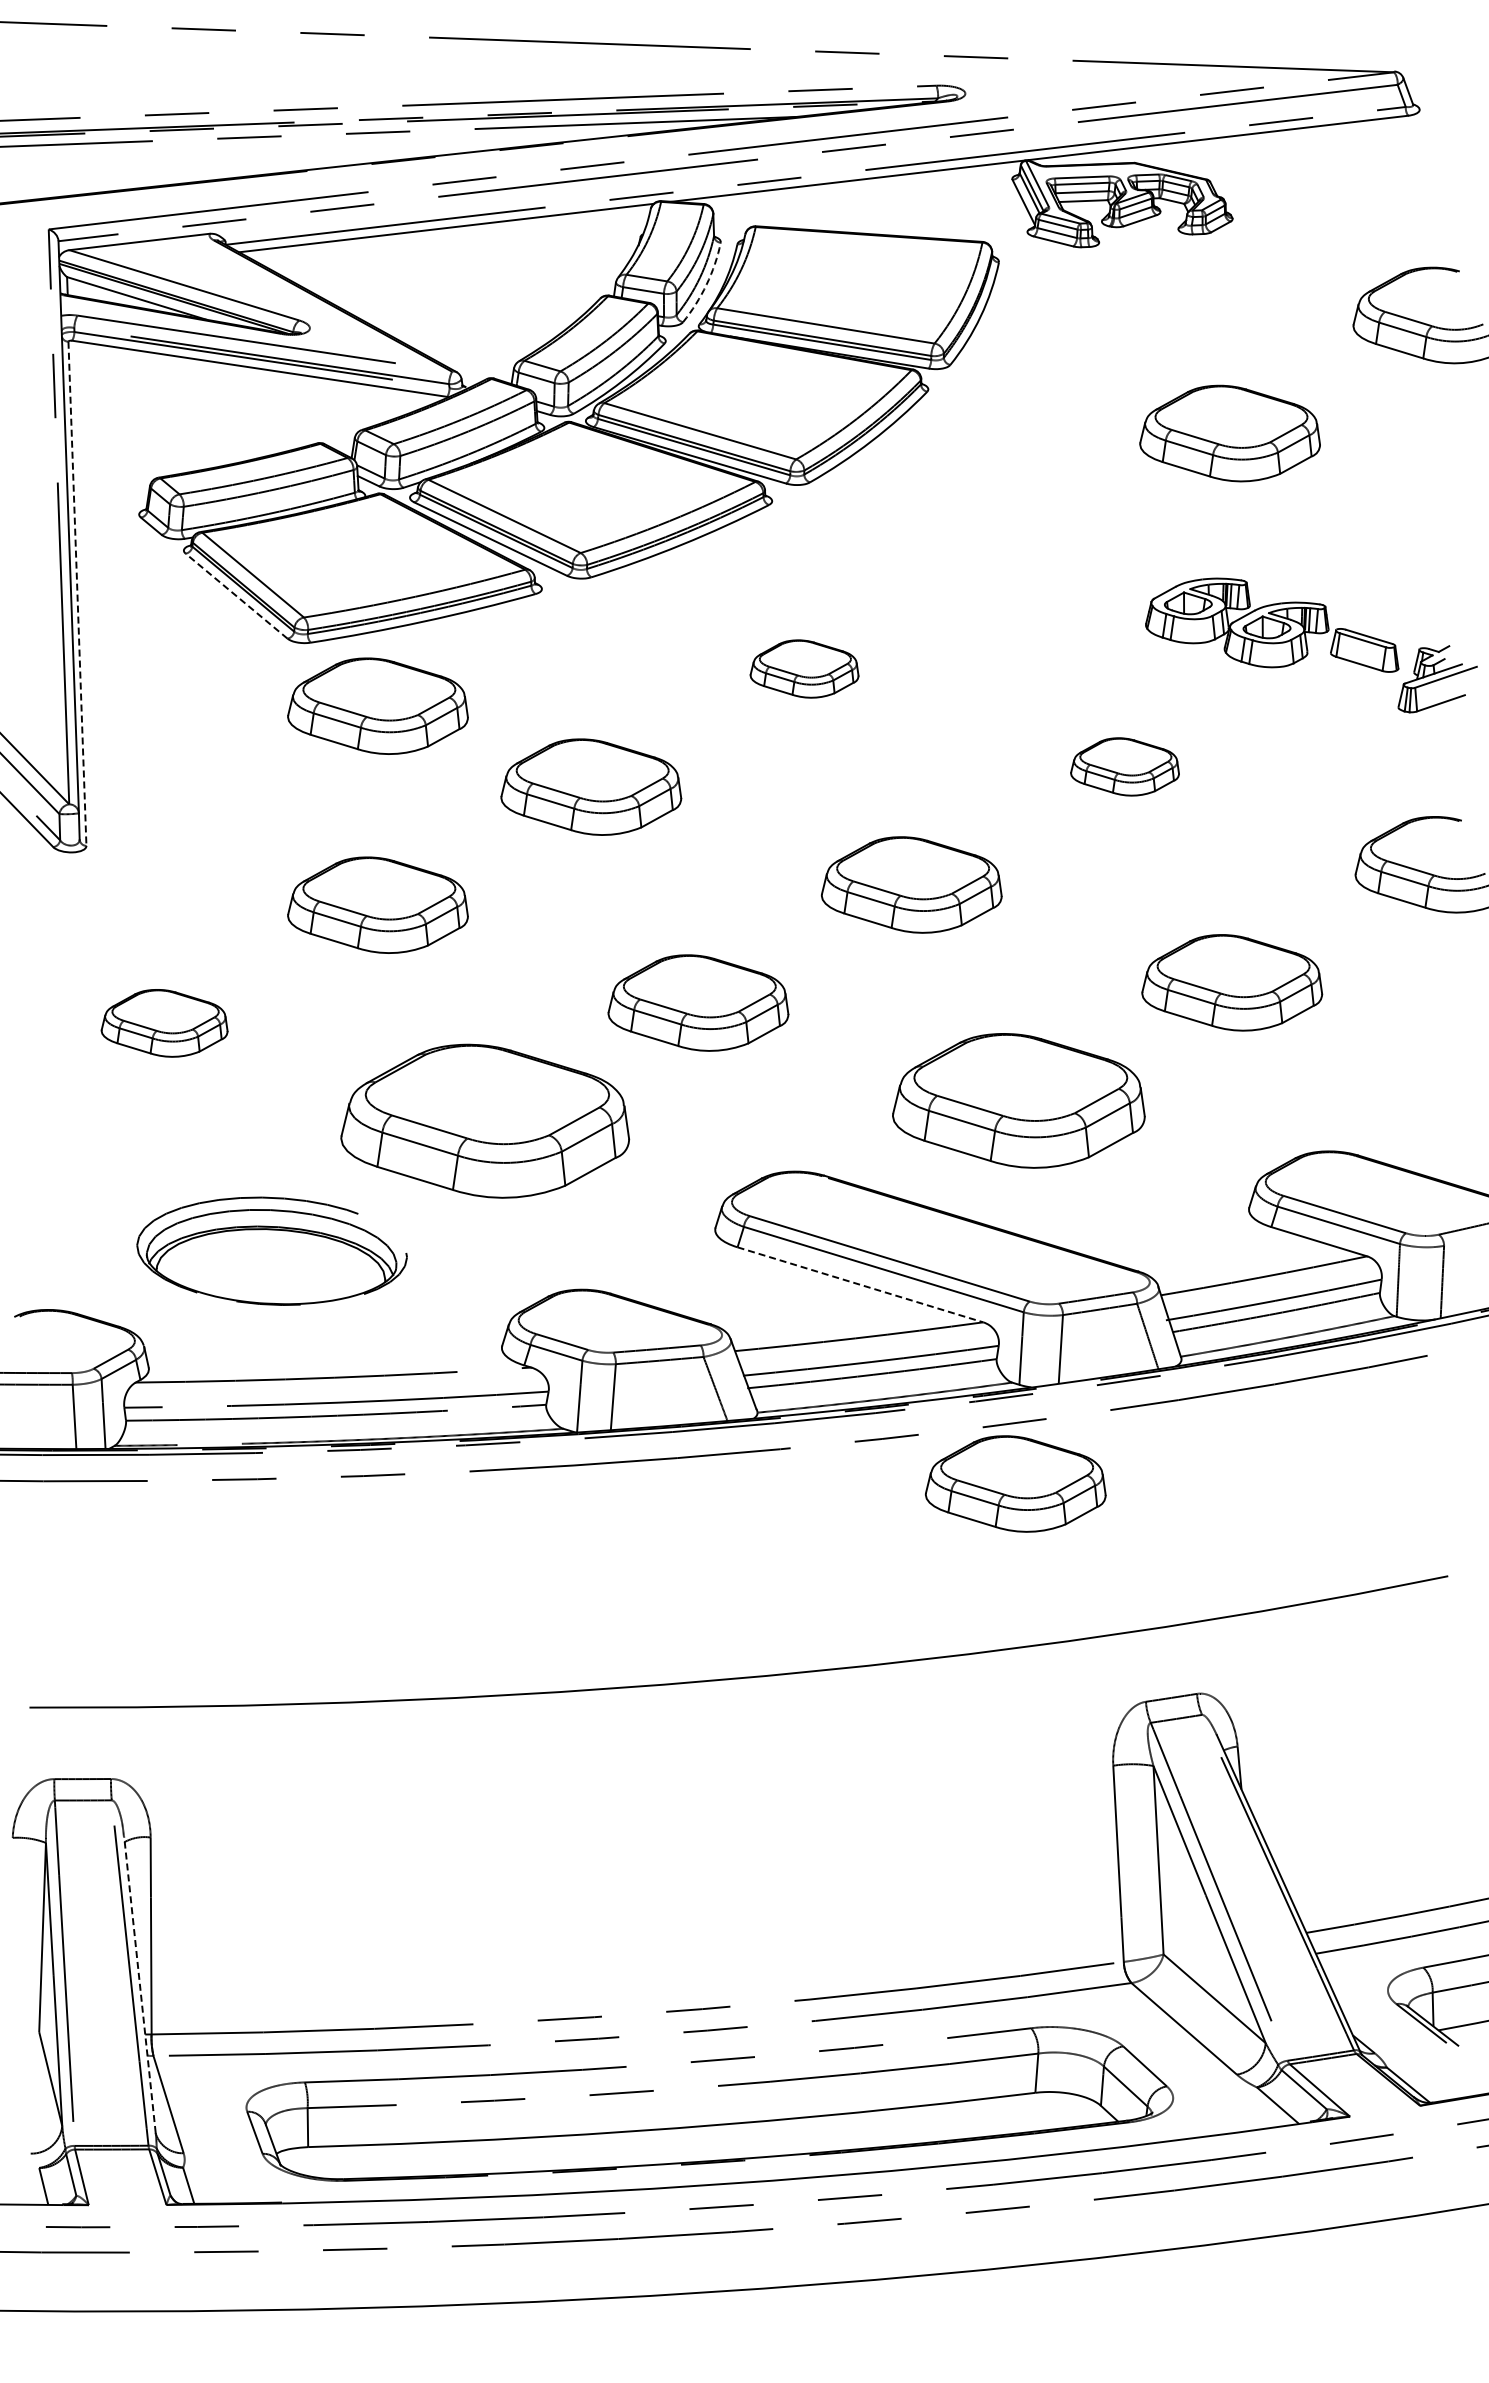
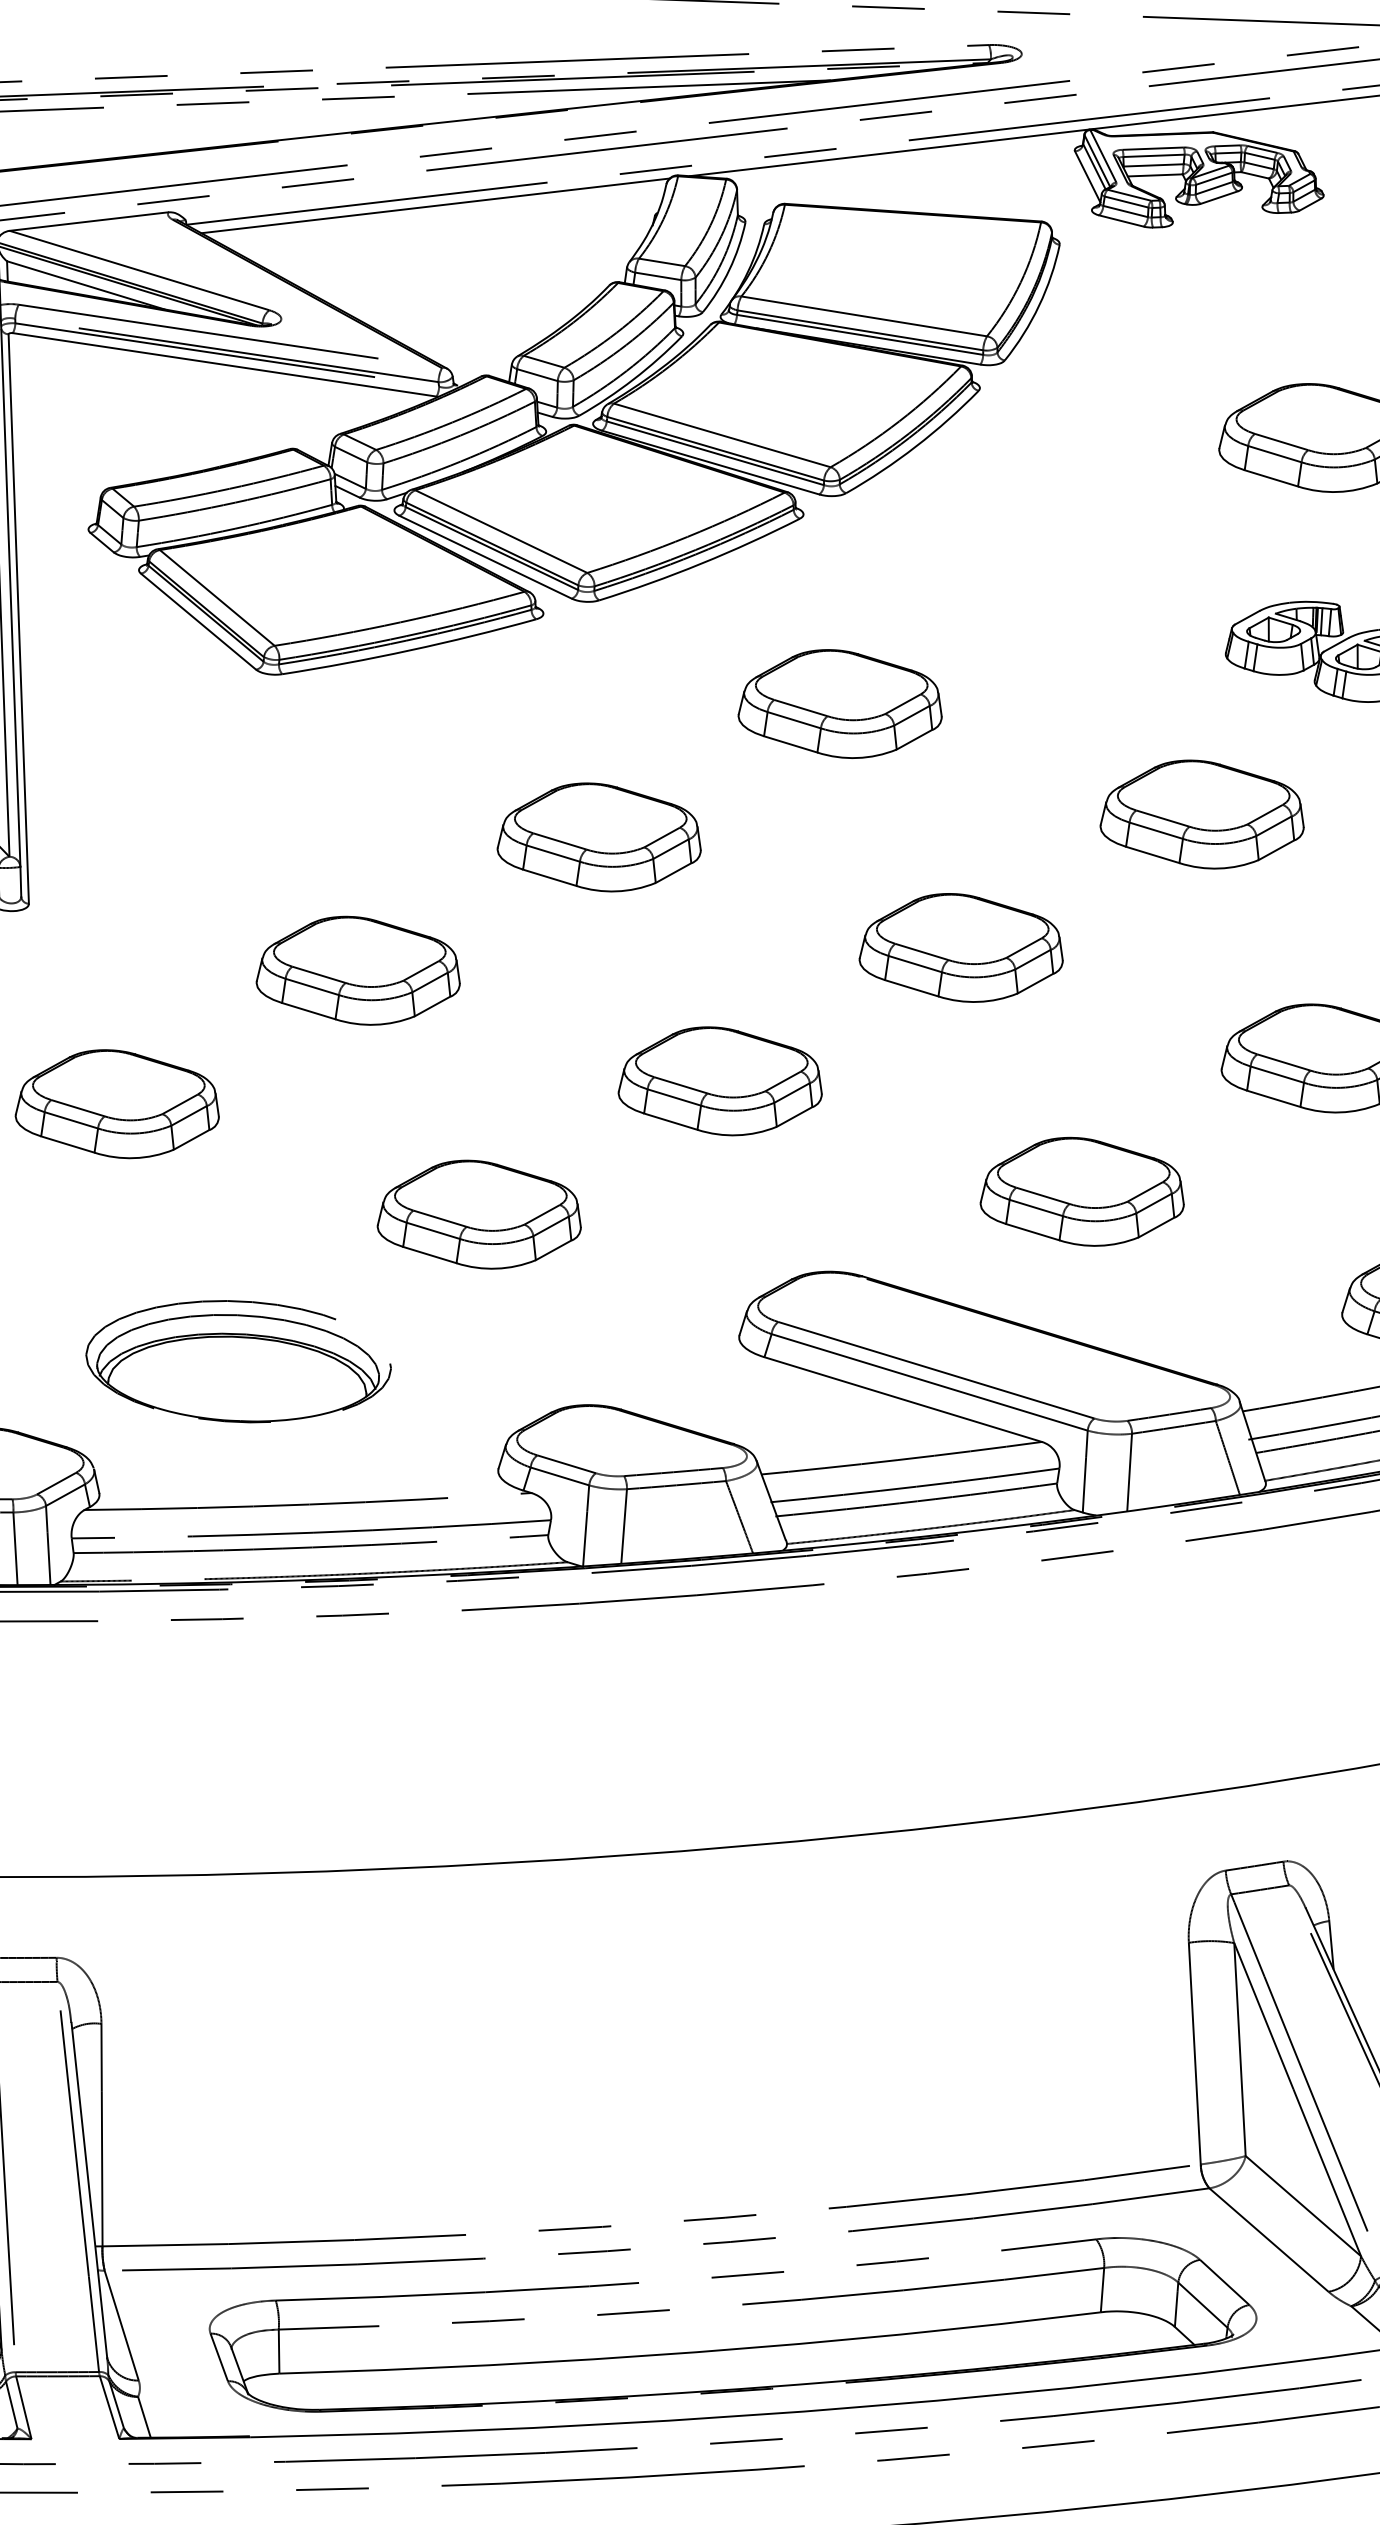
arc: (706, 284) -> (729, 269), dashed -> solid
line: (77, 594) -> (18, 619), dashed -> solid
line: (236, 595) -> (198, 620), dashed -> solid
part: (804, 668) -> (840, 703), size x1.67
part: (377, 705) -> (357, 745), removed
part: (1124, 766) -> (1201, 814), size x1.67
part: (164, 1023) -> (117, 1104), size x1.43
part: (1018, 1100) -> (1081, 1191), size x0.71
part: (484, 1120) -> (478, 1213), size x0.62
line: (860, 1284) -> (903, 1399), dashed -> solid
part: (1015, 1483) -> (1078, 1624), removed
line: (139, 1984) -> (88, 2189), dashed -> solid

